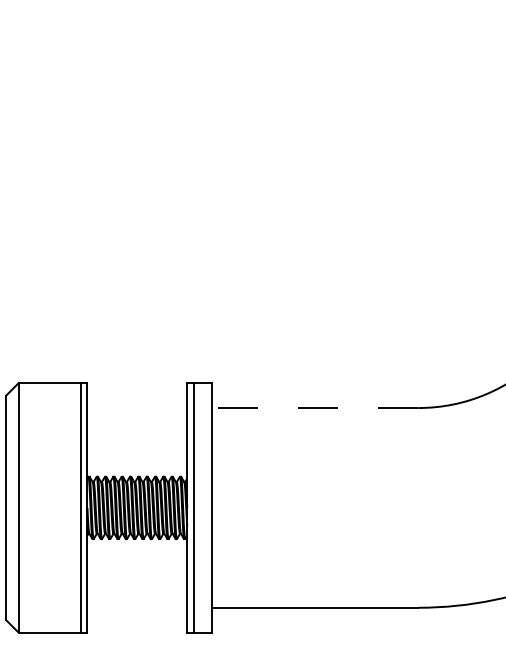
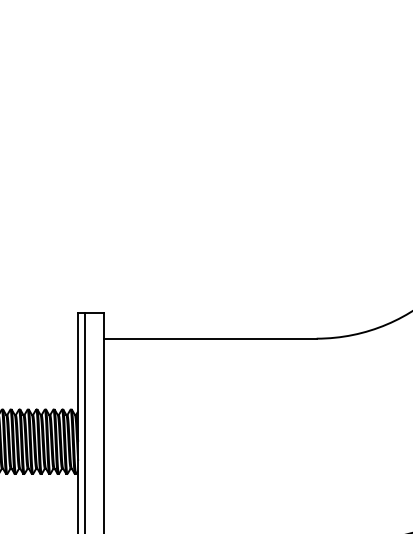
line: (315, 408) -> (210, 339), dashed -> solid

